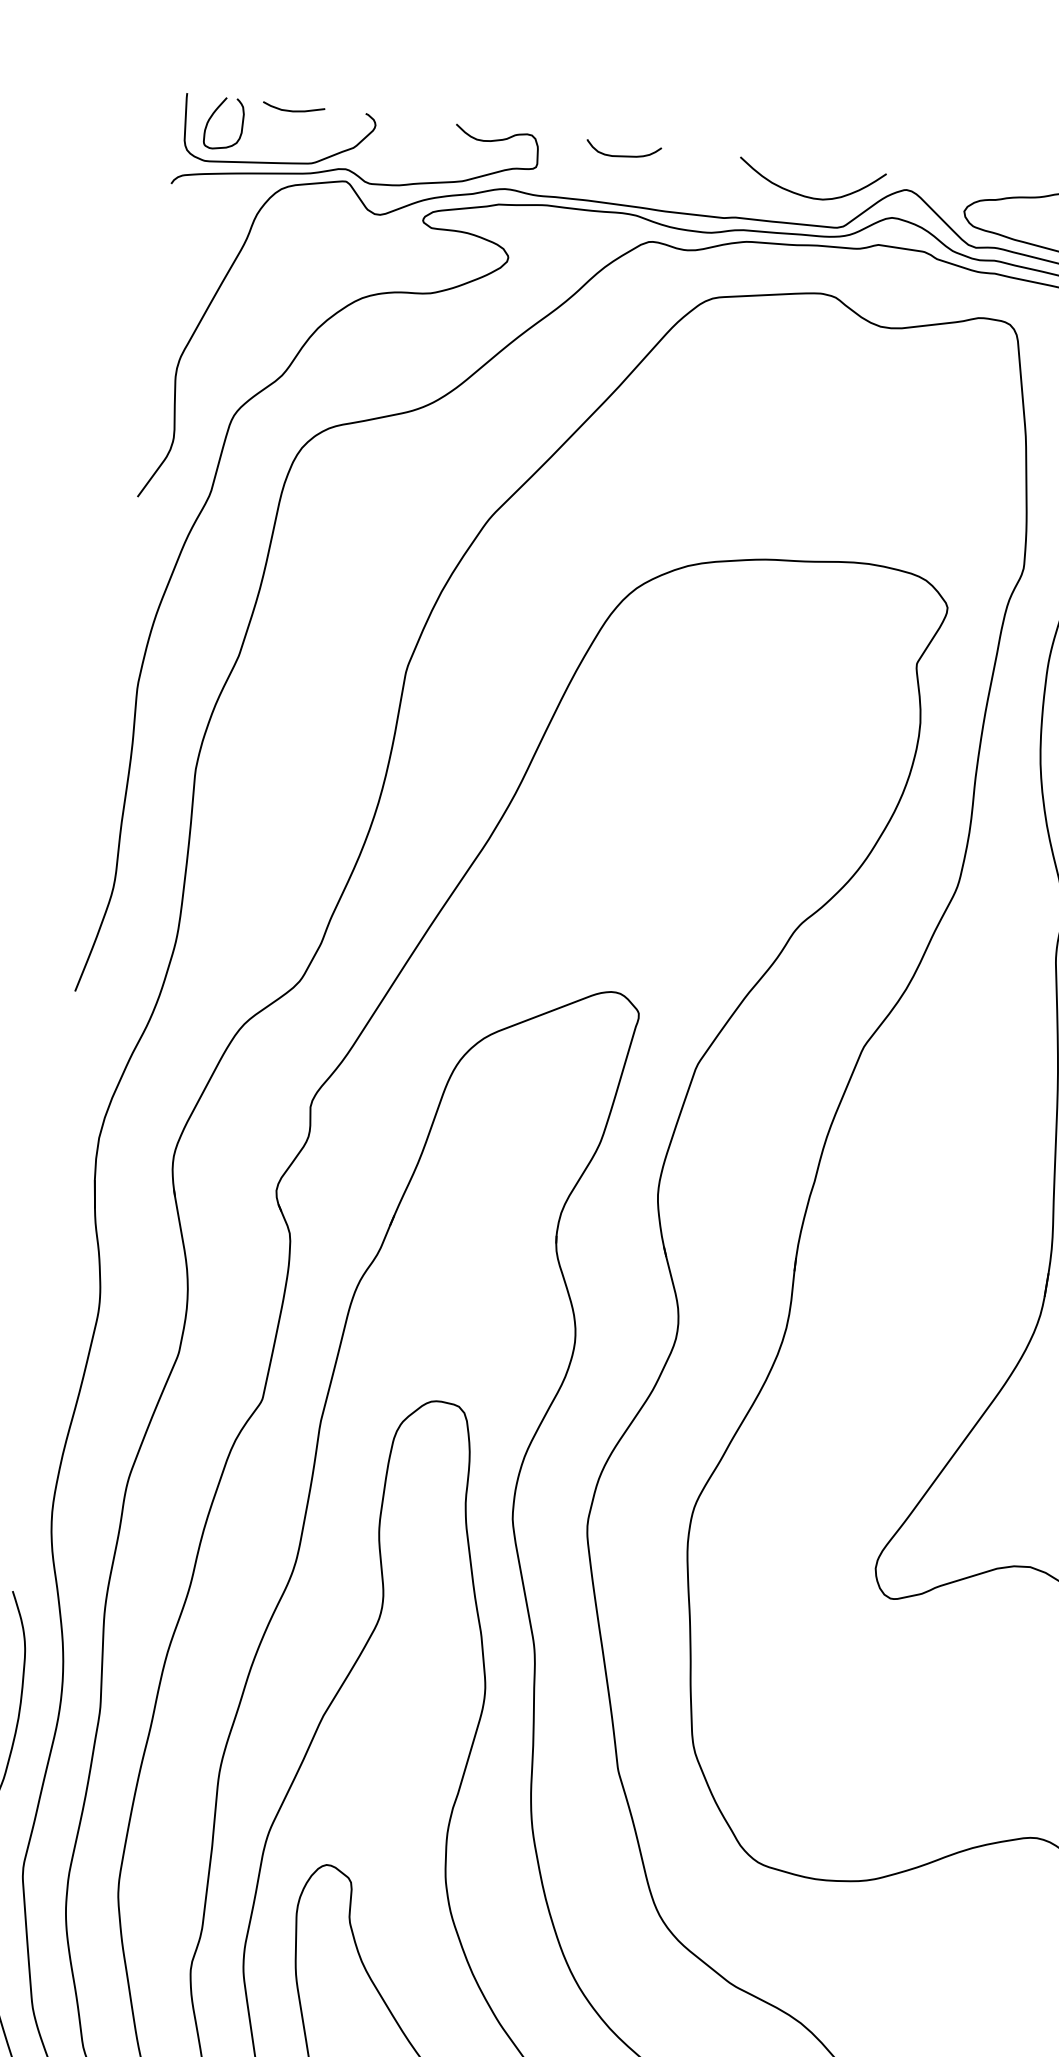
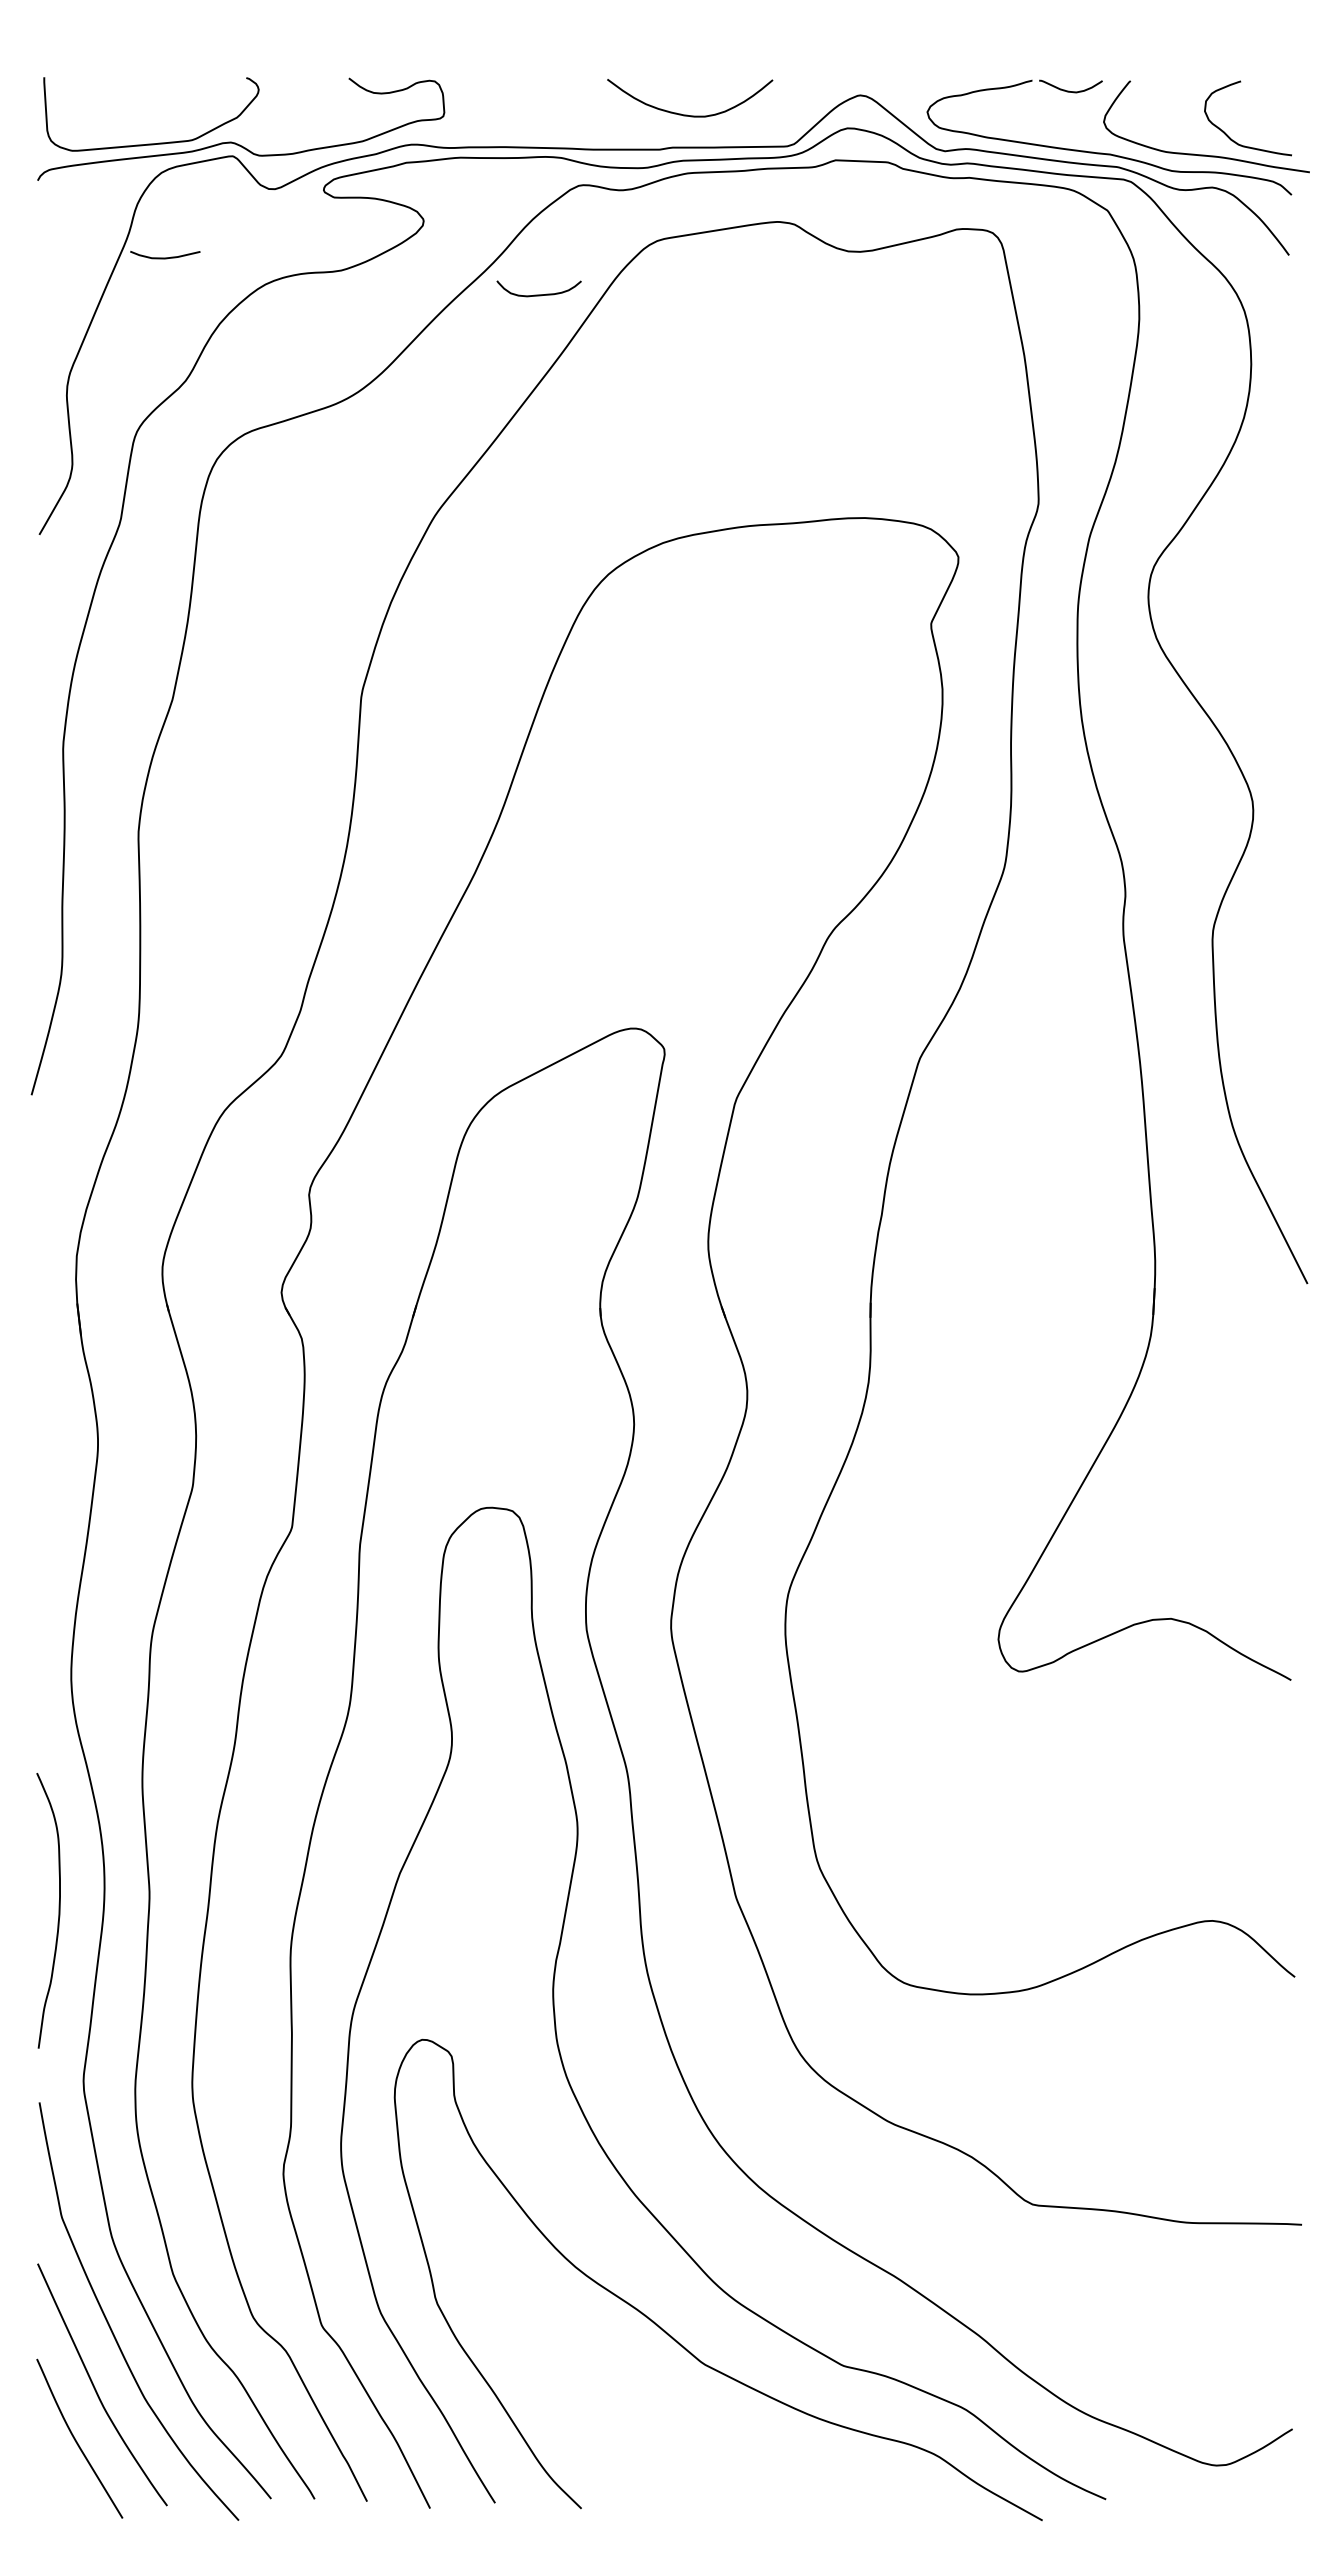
curve: (293, 110) -> (165, 257), moved
curve: (212, 116) -> (75, 100), removed
curve: (622, 155) -> (538, 294), moved
curve: (807, 196) -> (687, 114), moved

